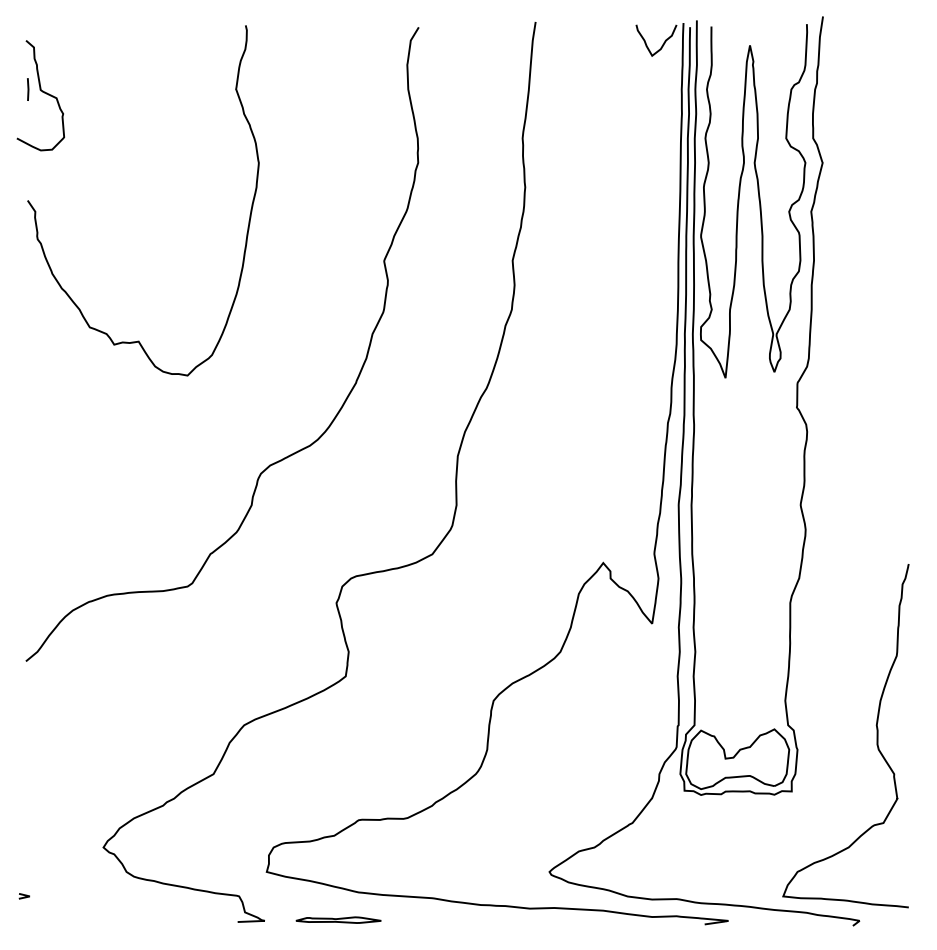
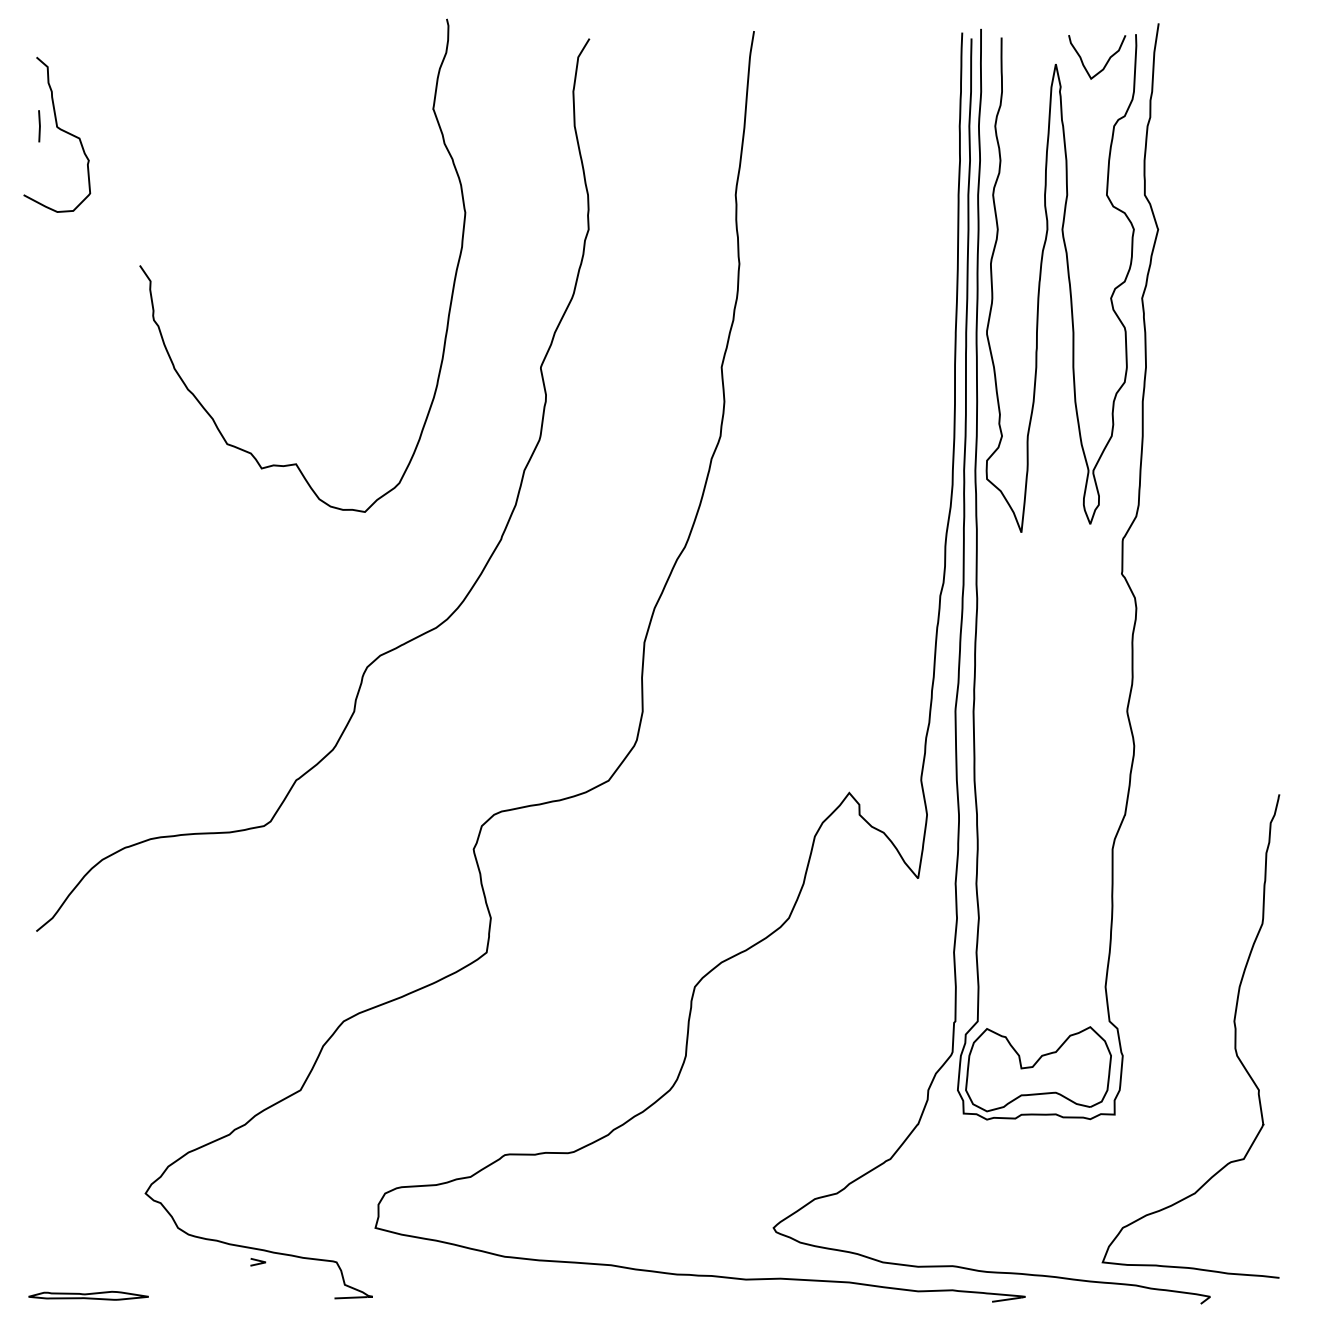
curve: (662, 44) -> (1105, 63), moved
curve: (249, 219) -> (451, 292), moved
line: (24, 895) -> (258, 1261), moved
part: (338, 919) -> (88, 1295), moved

